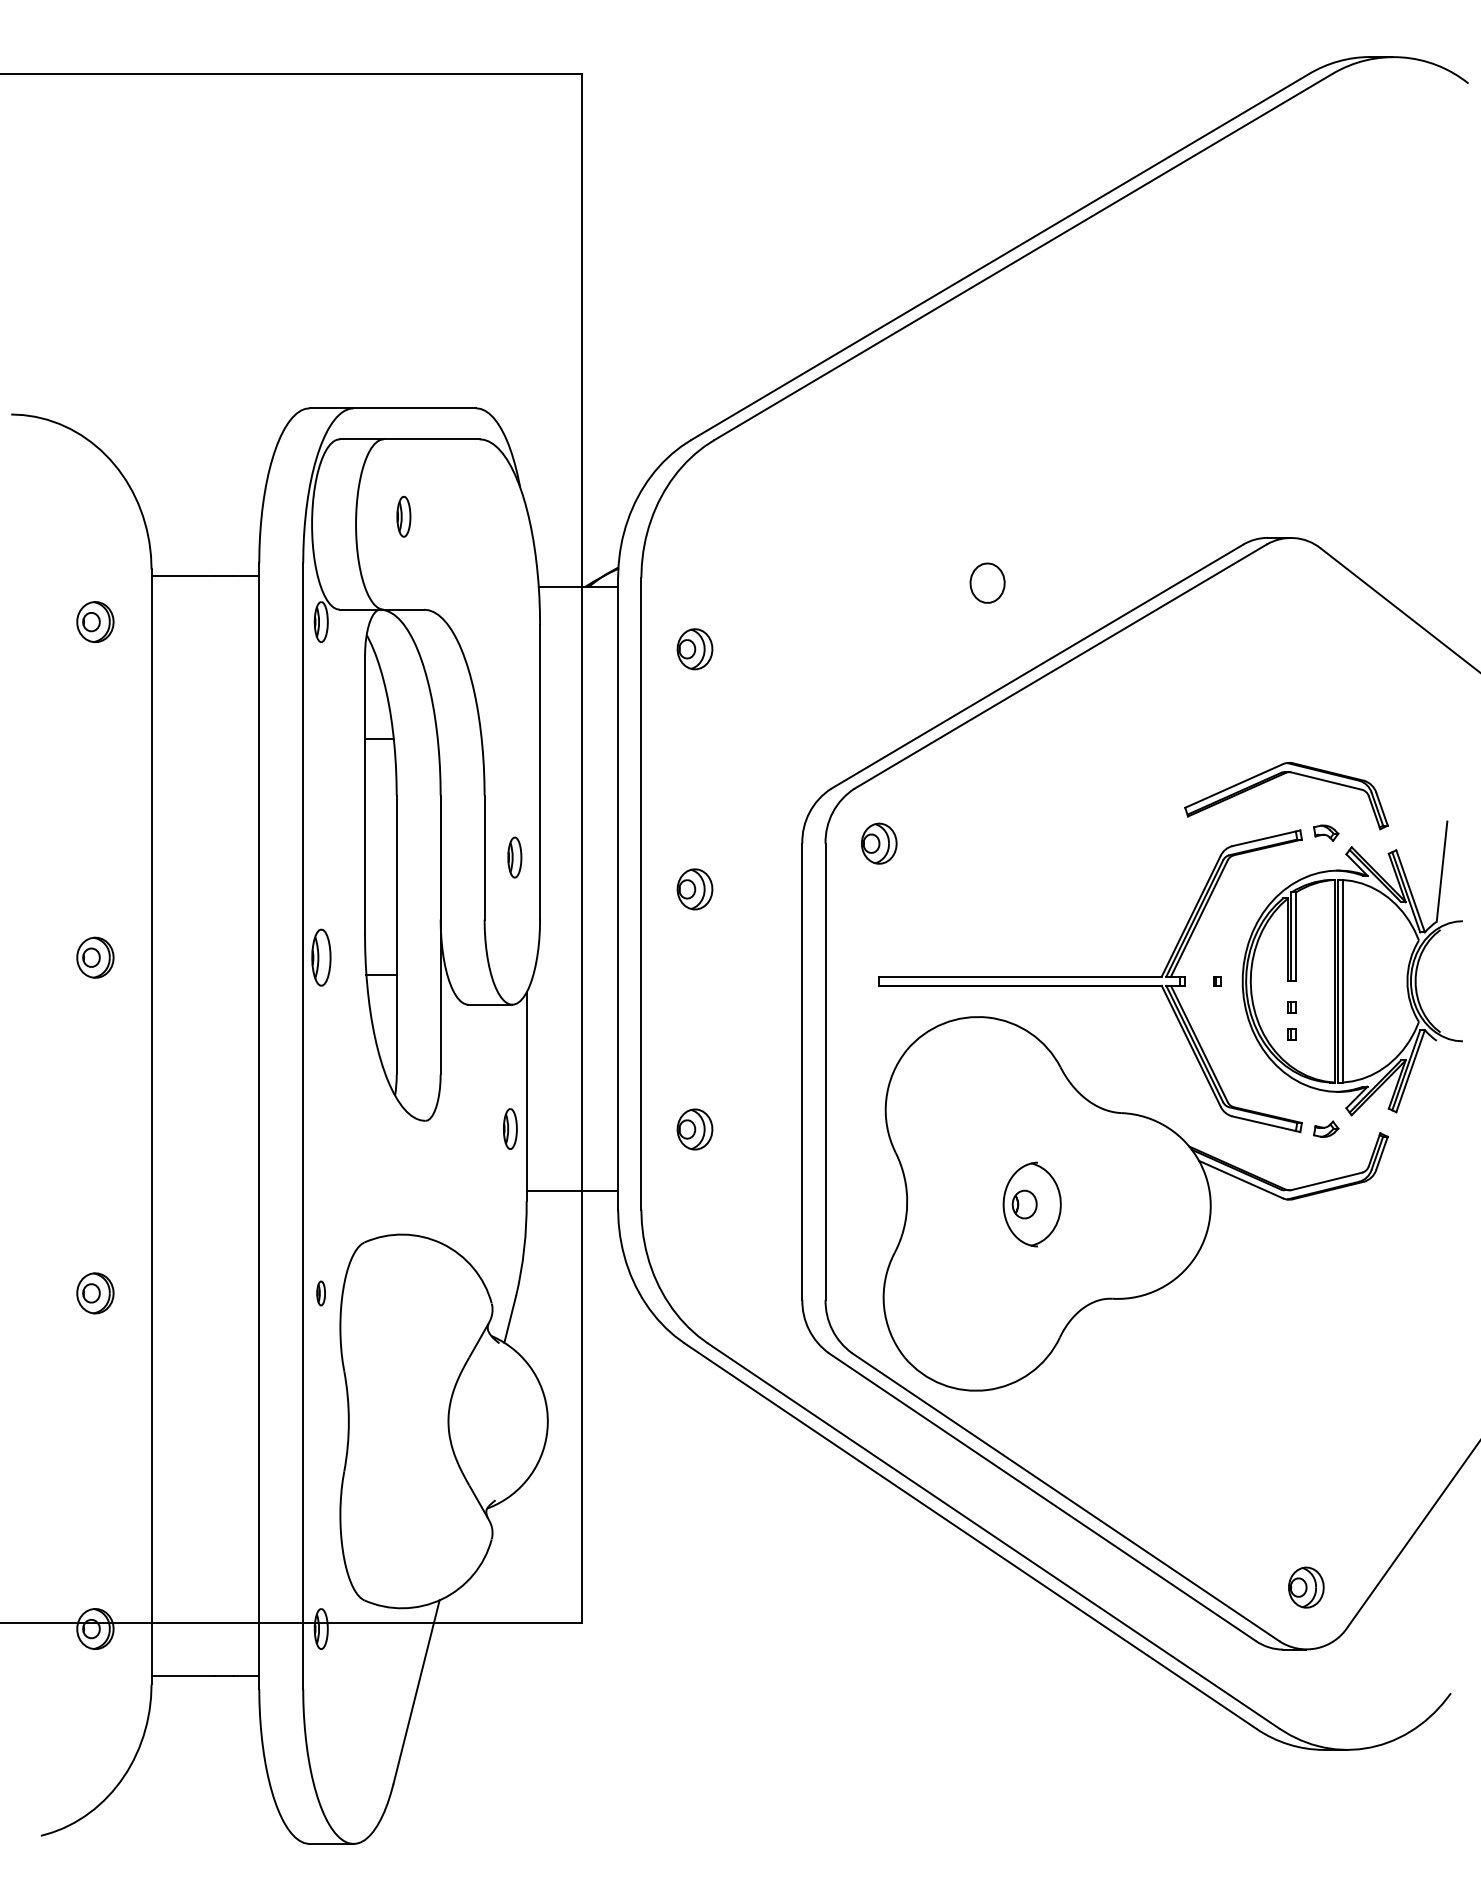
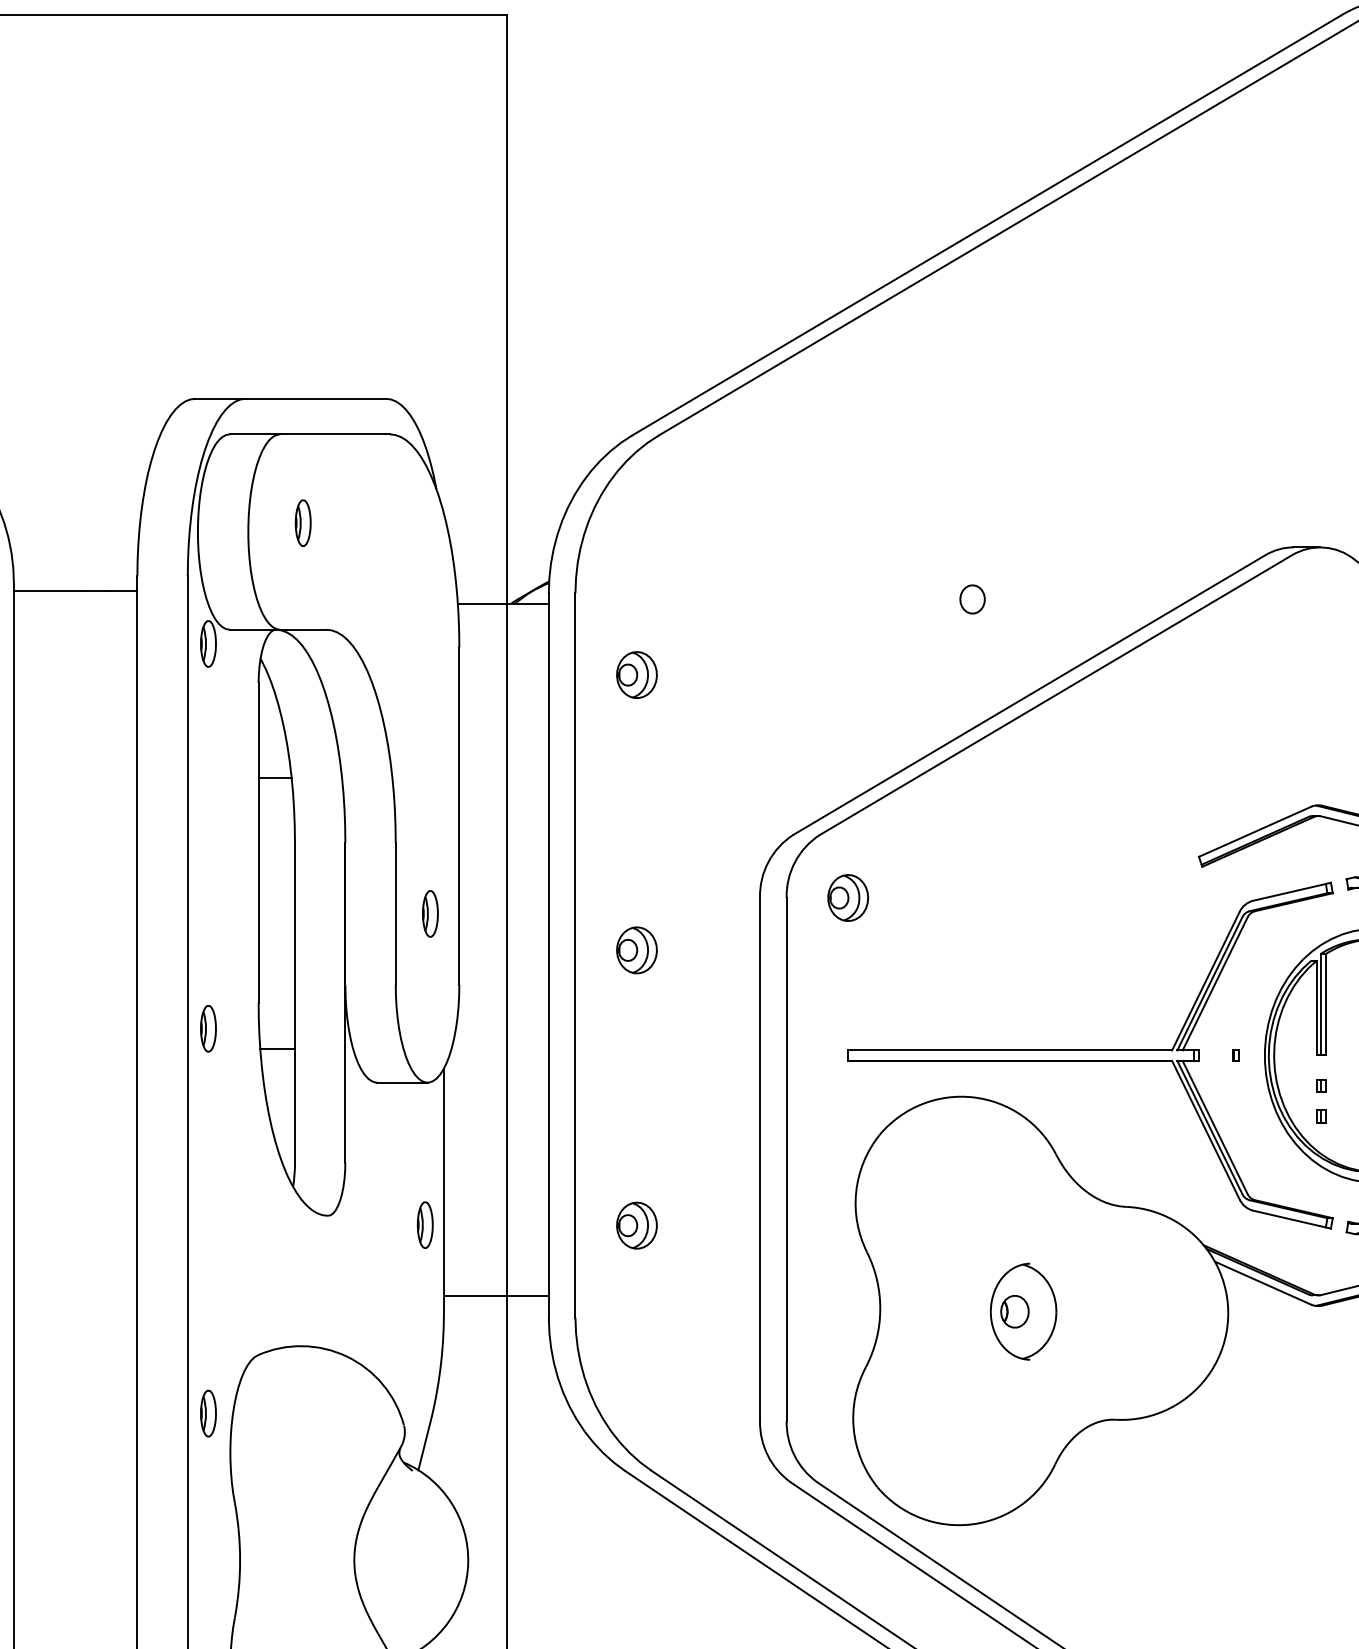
part: (987, 583) -> (972, 599), size x0.62
part: (320, 957) -> (207, 1028), size x0.71
part: (320, 1293) -> (207, 1413), size x1.67

